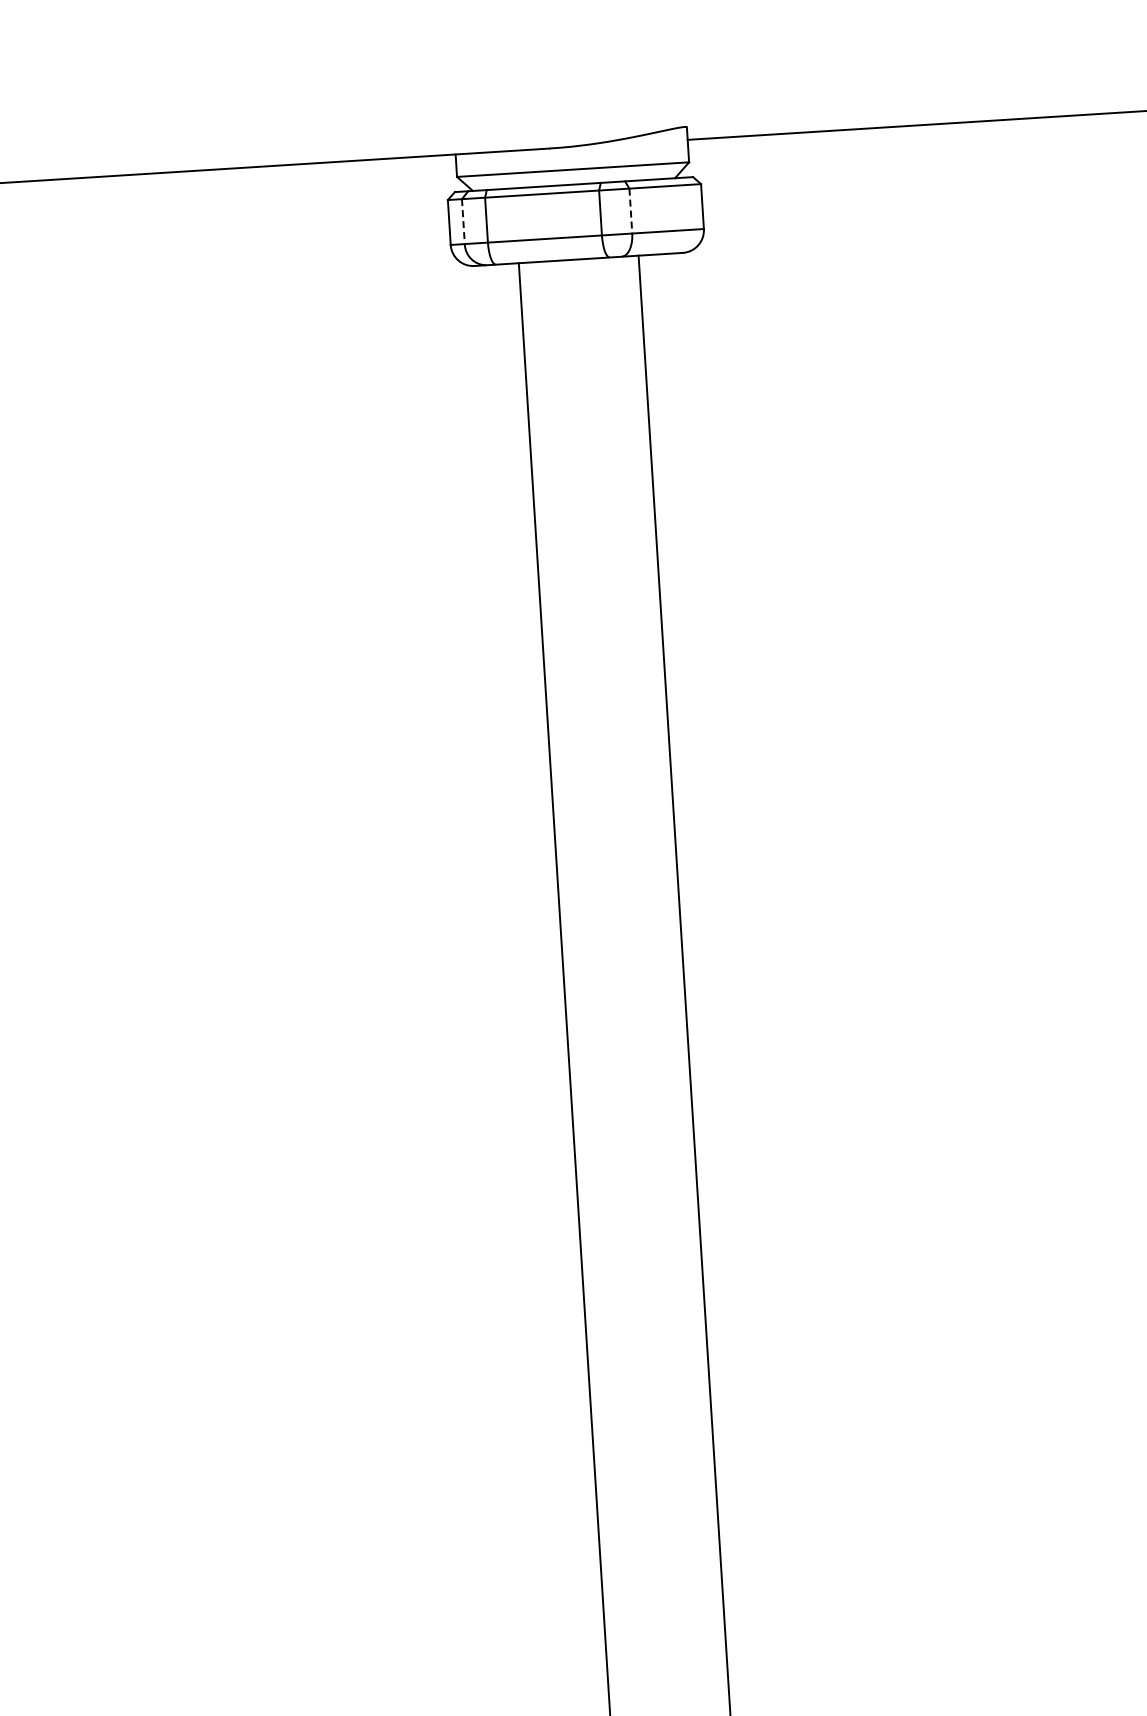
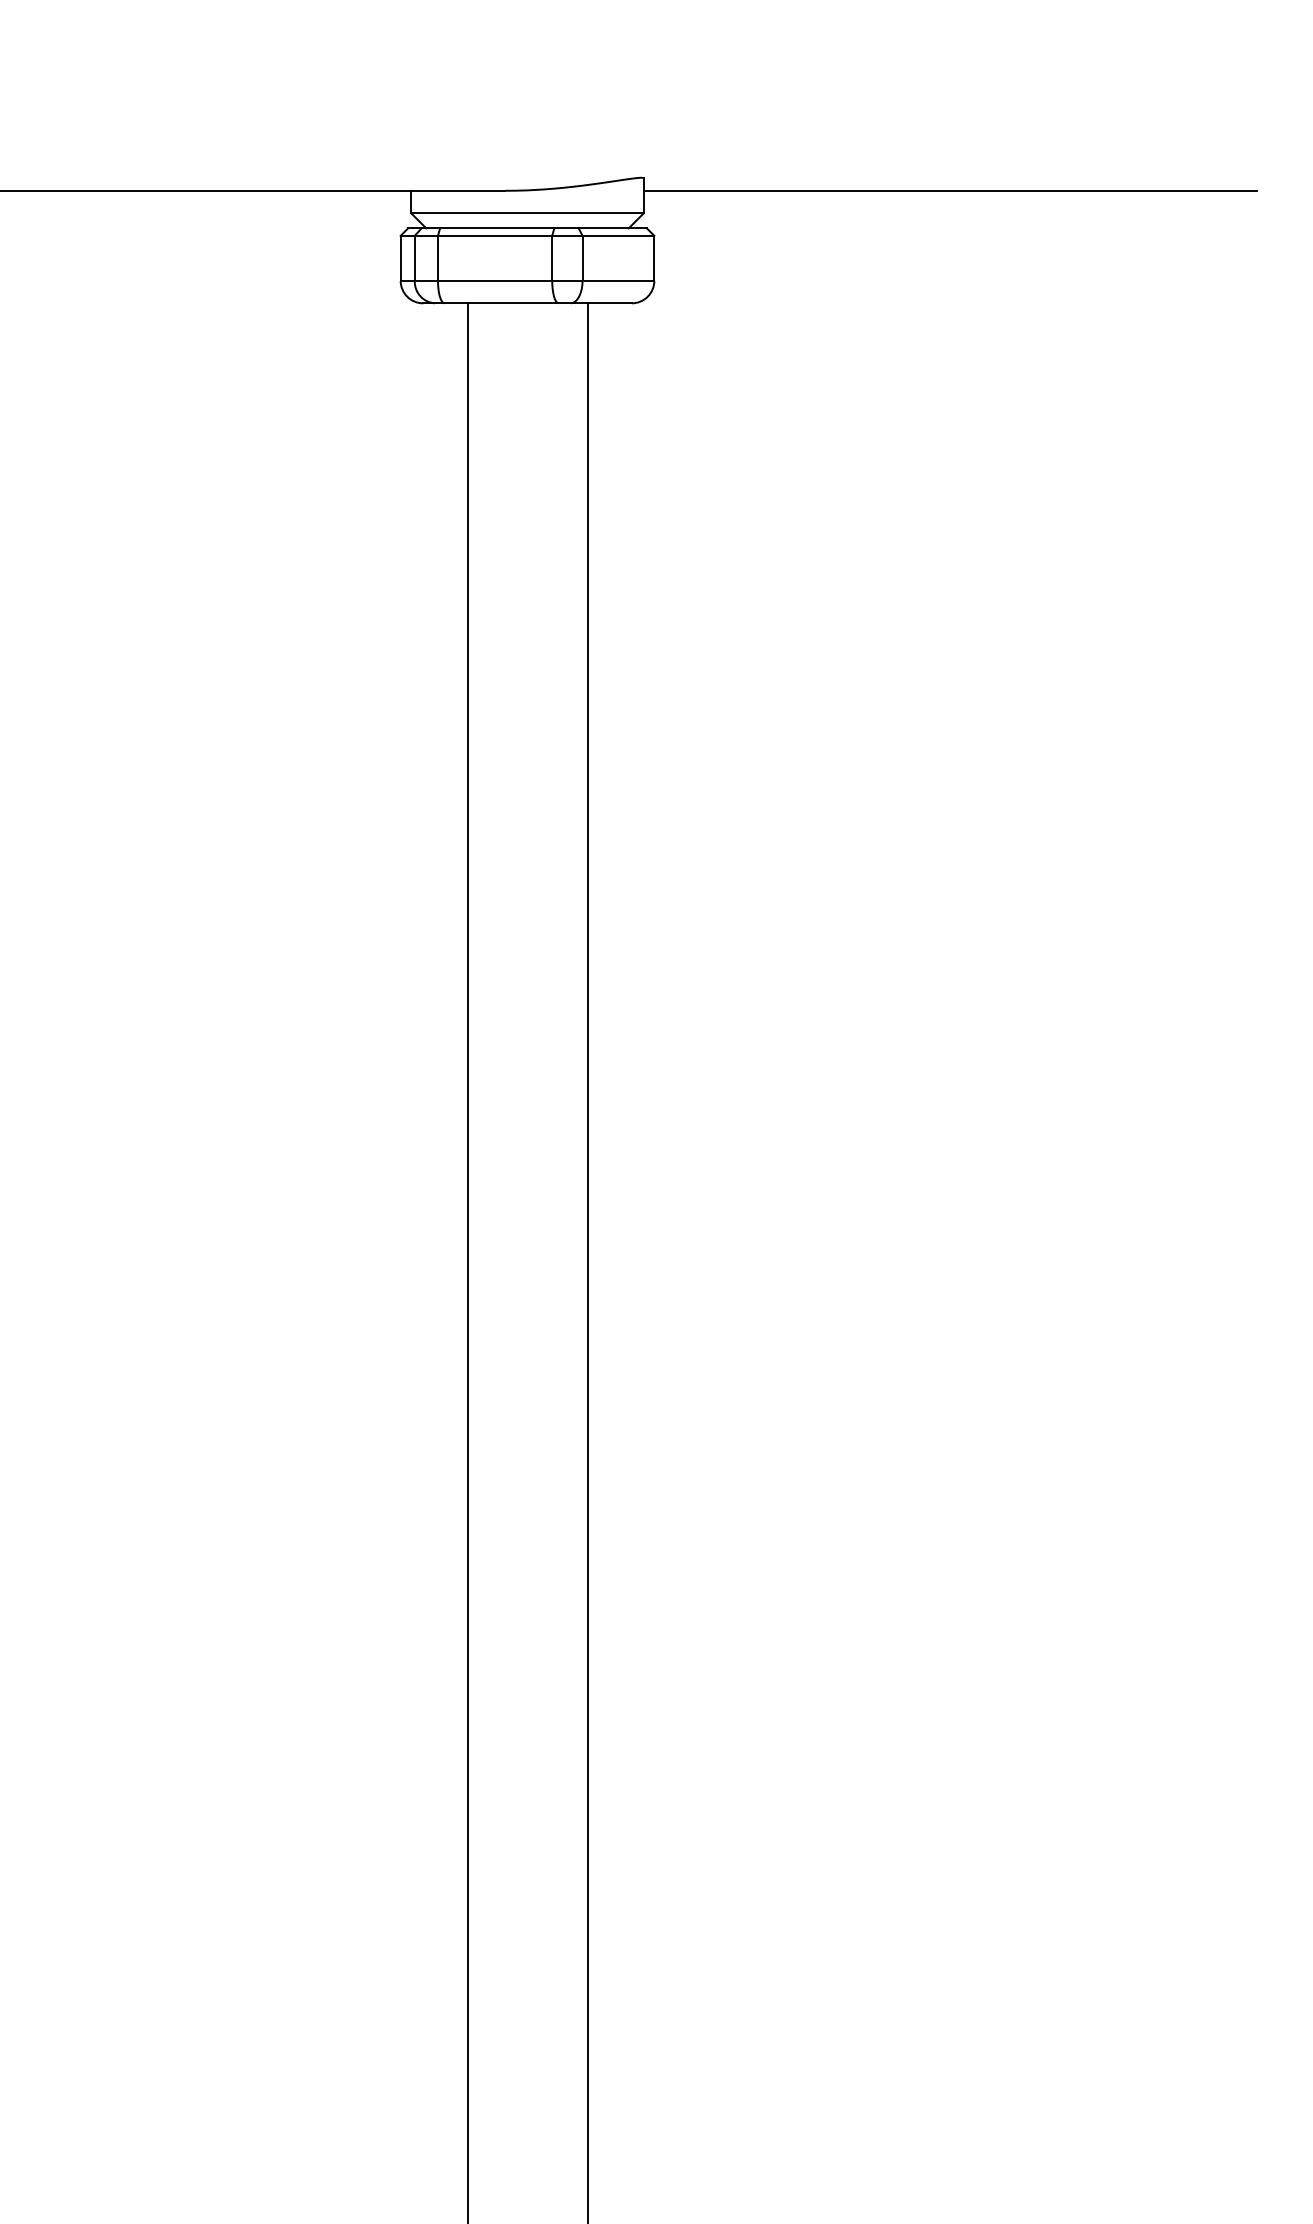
line: (630, 211) -> (582, 258), dashed -> solid
line: (463, 221) -> (414, 258), dashed -> solid

